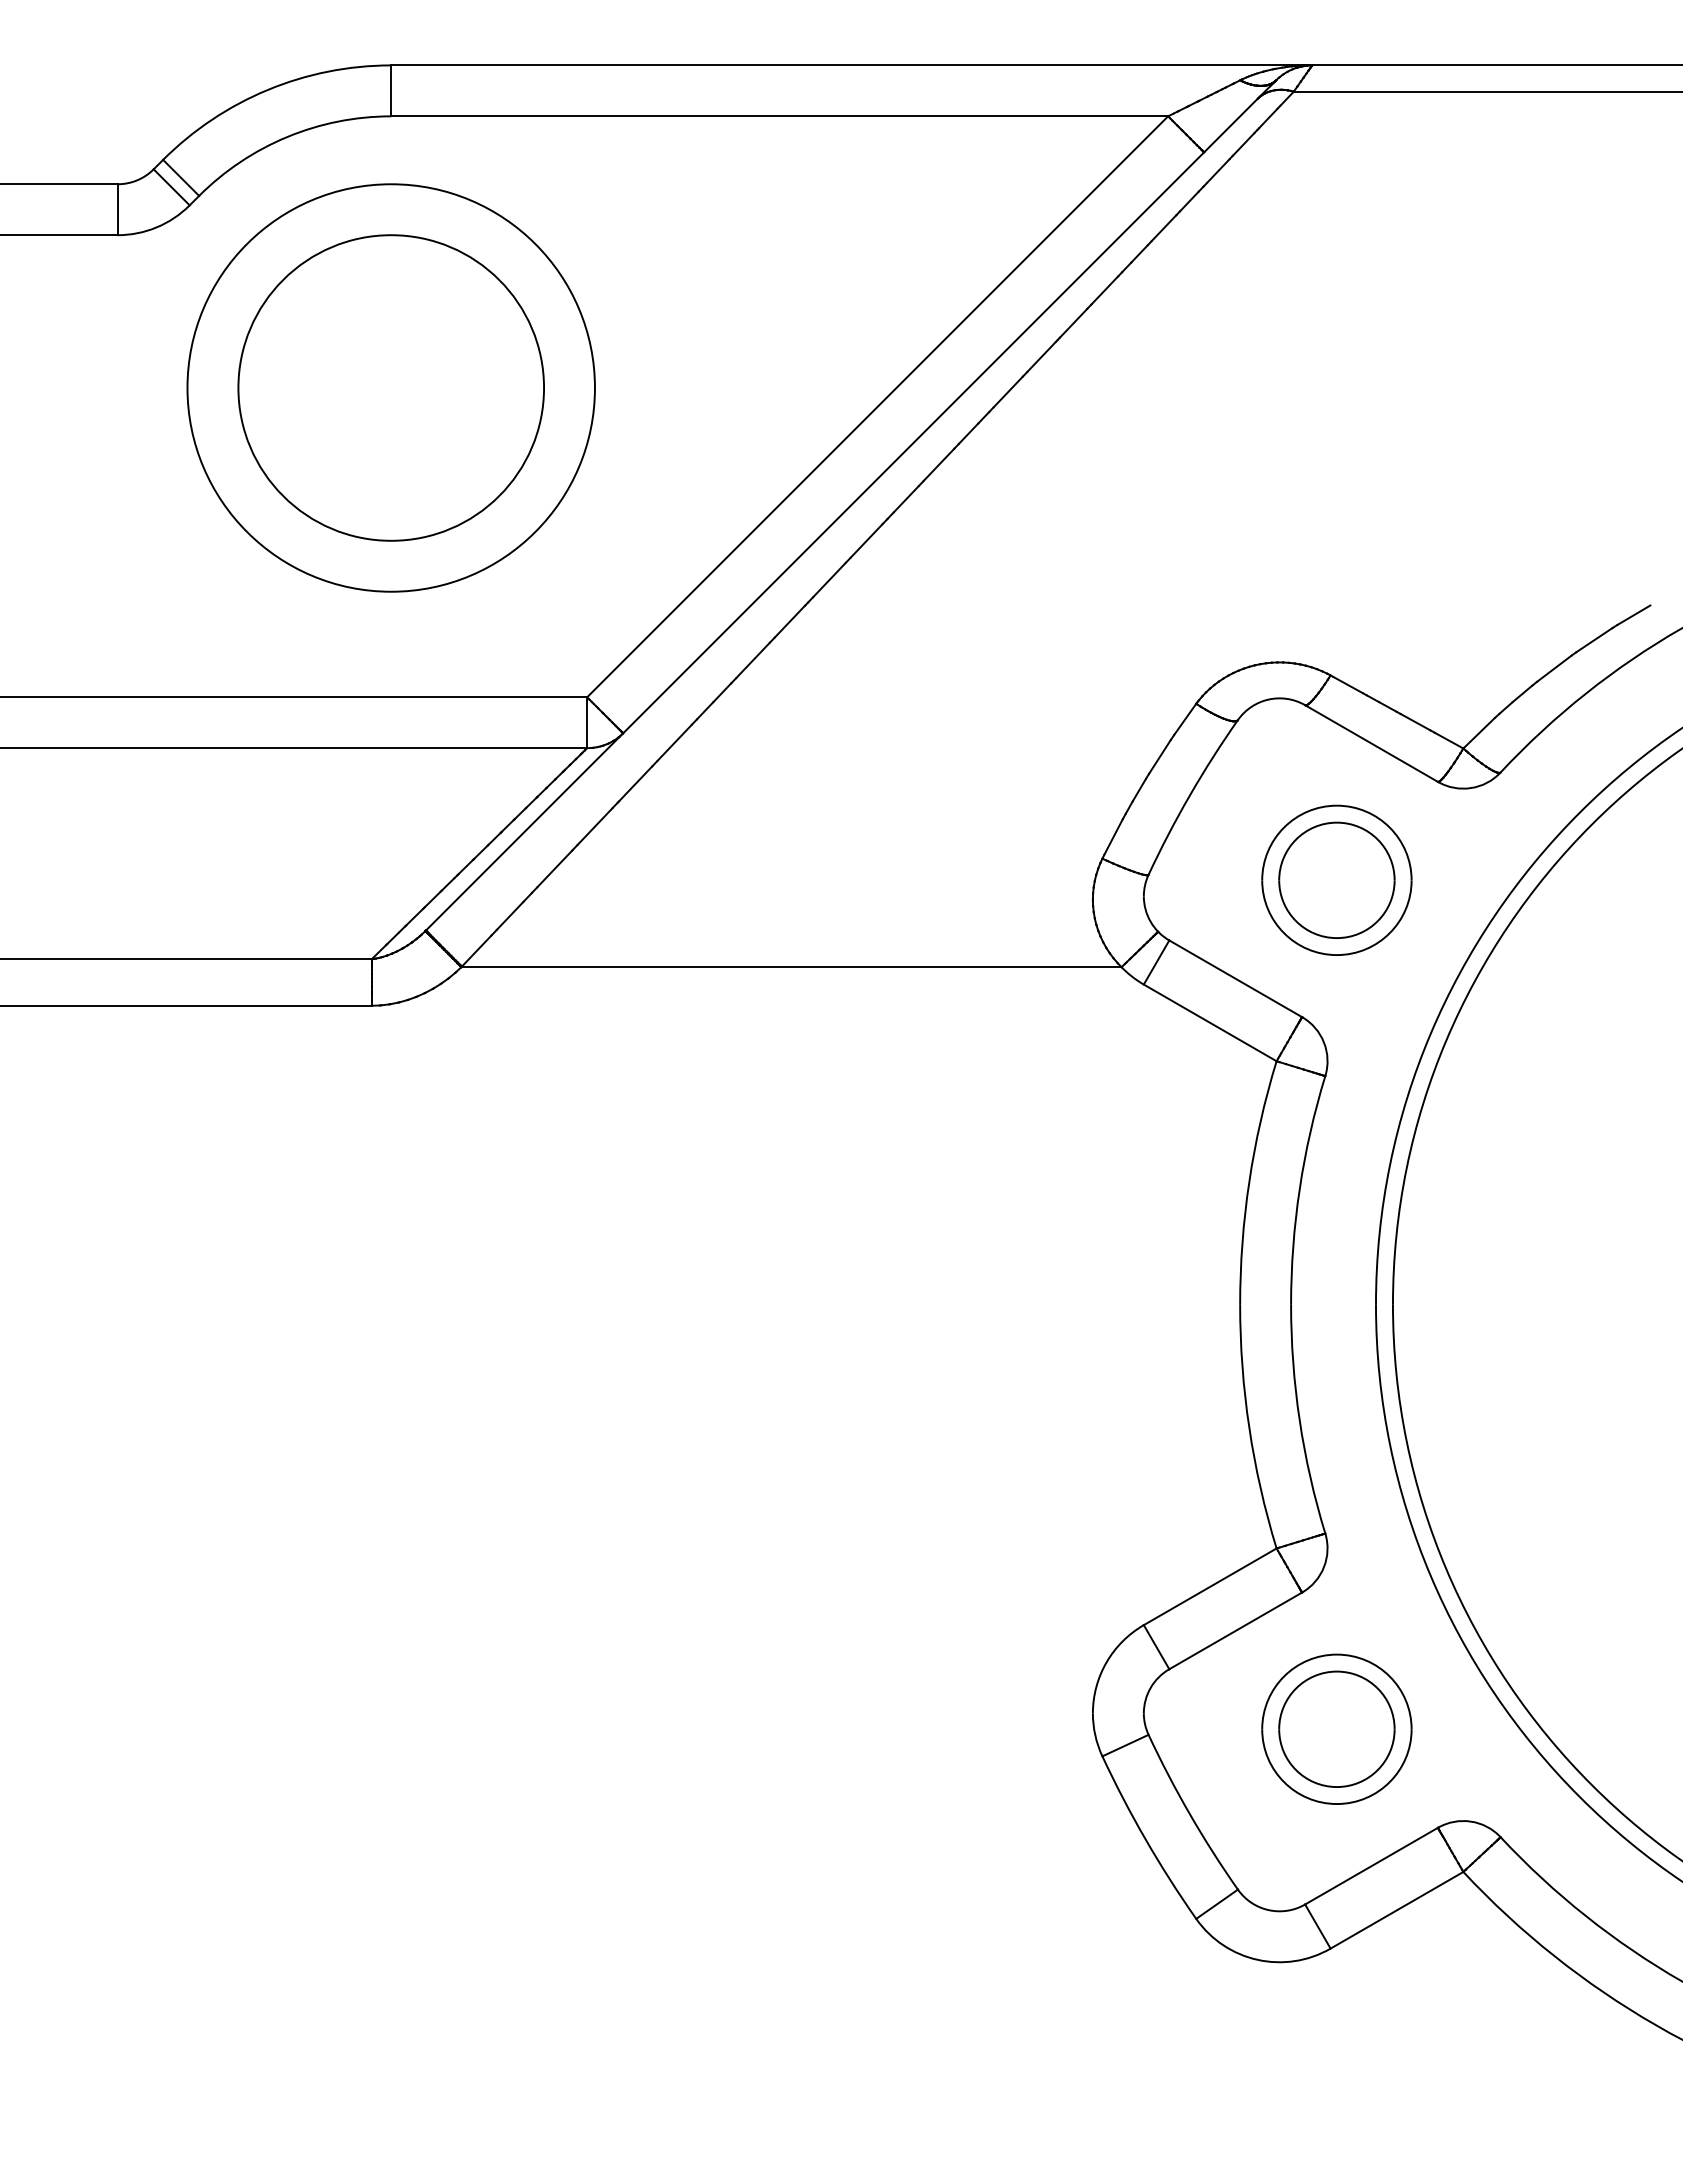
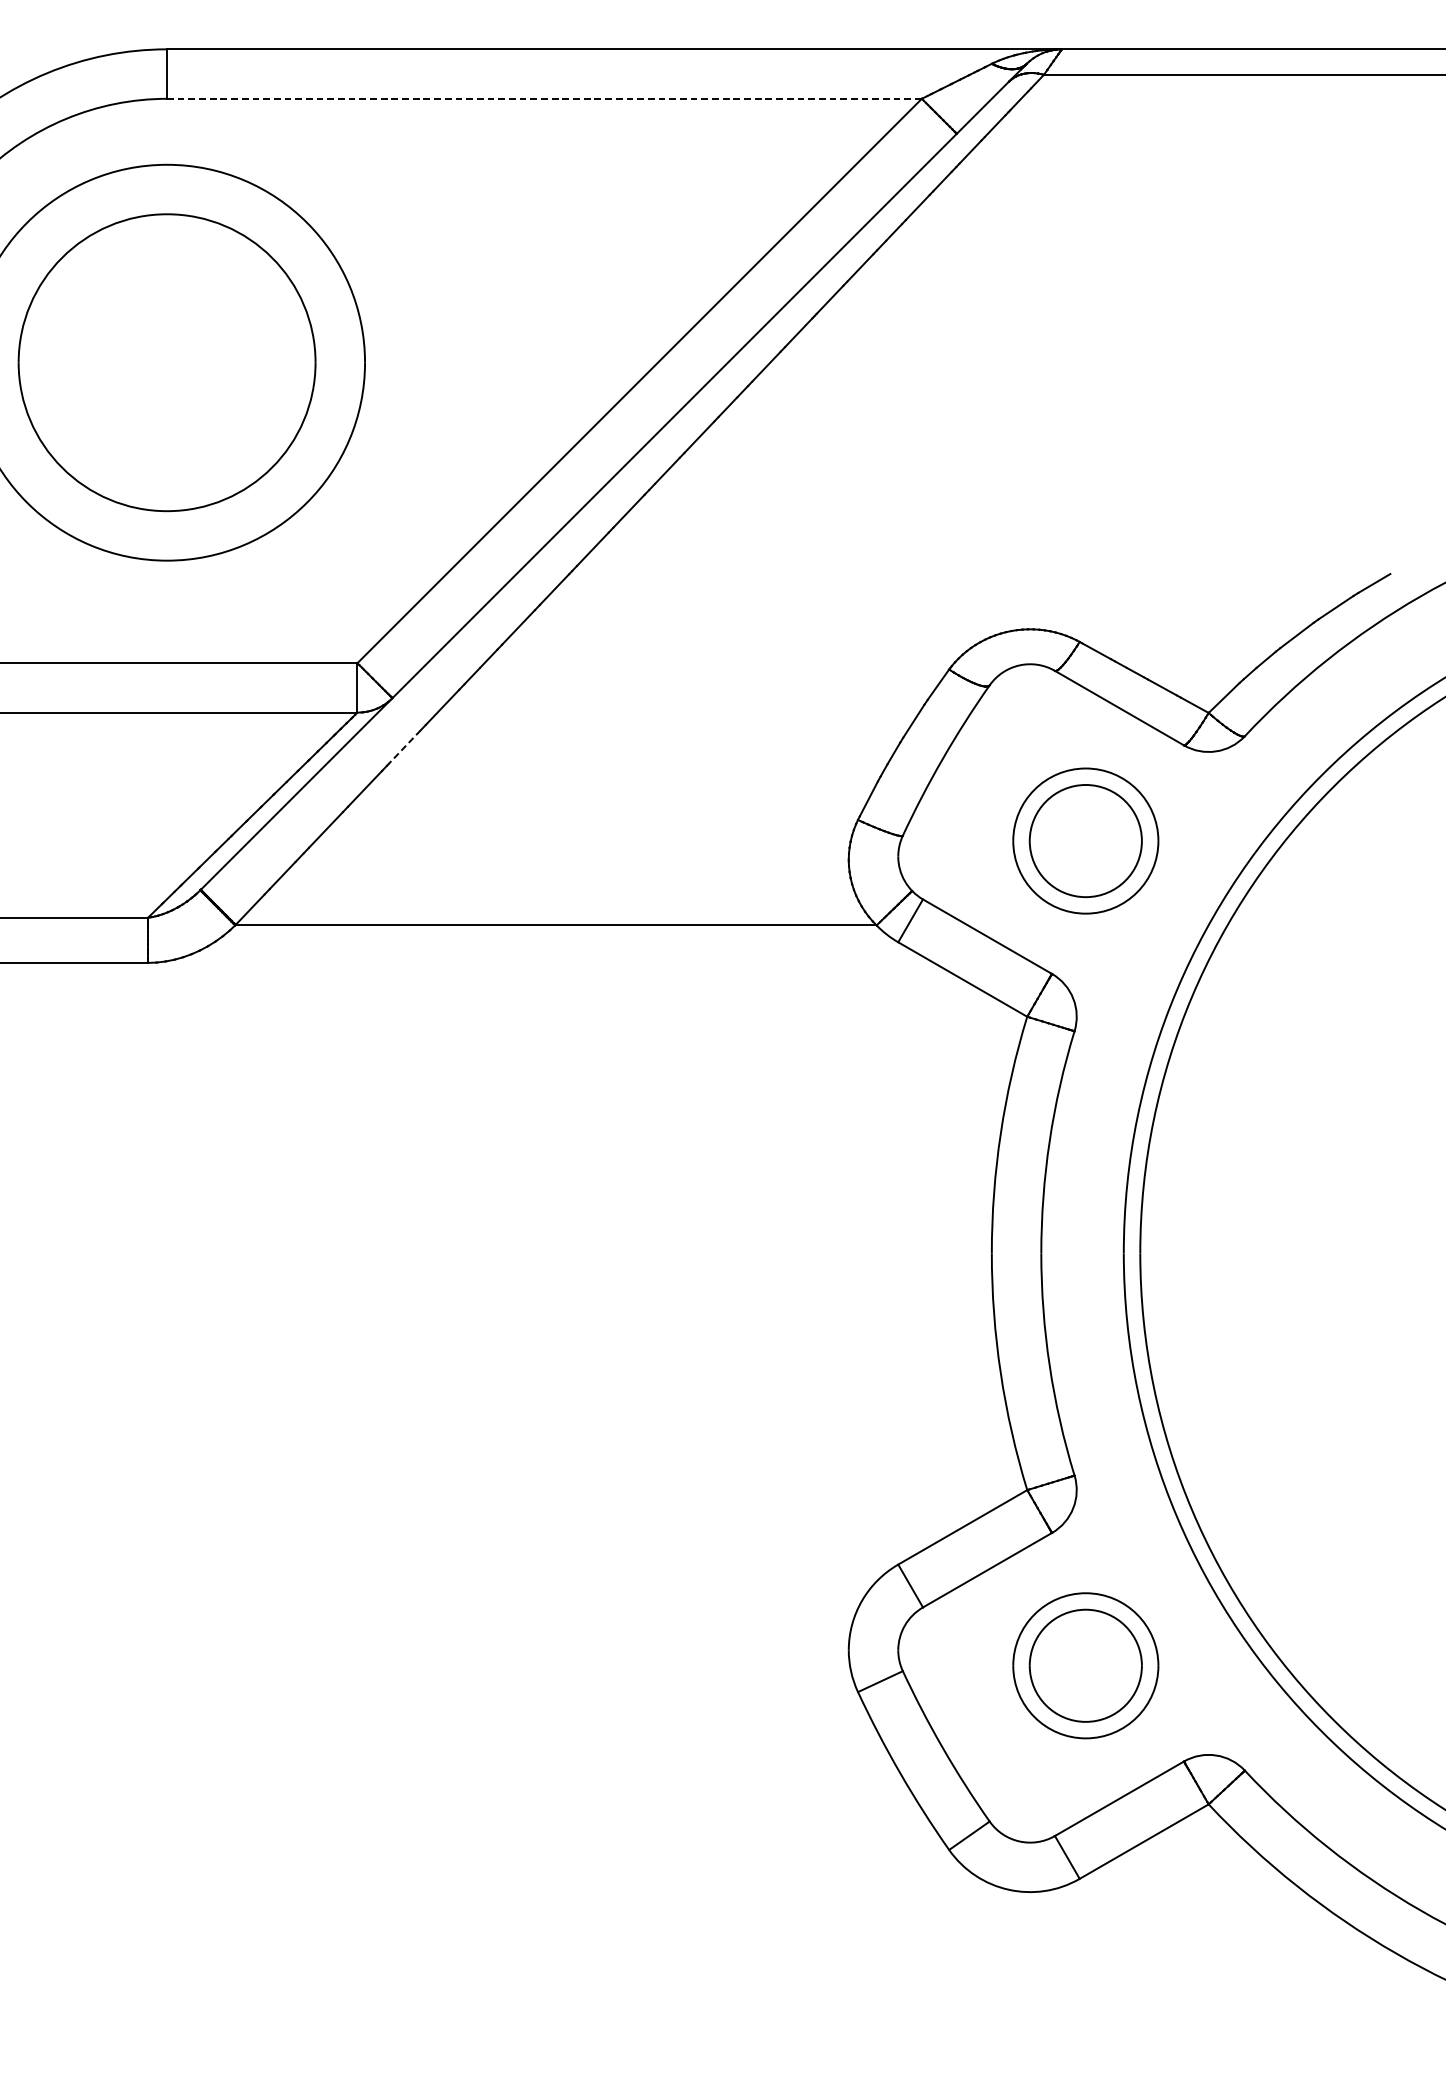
line: (779, 116) -> (544, 98), solid -> dashed
line: (635, 784) -> (404, 747), solid -> dashed

